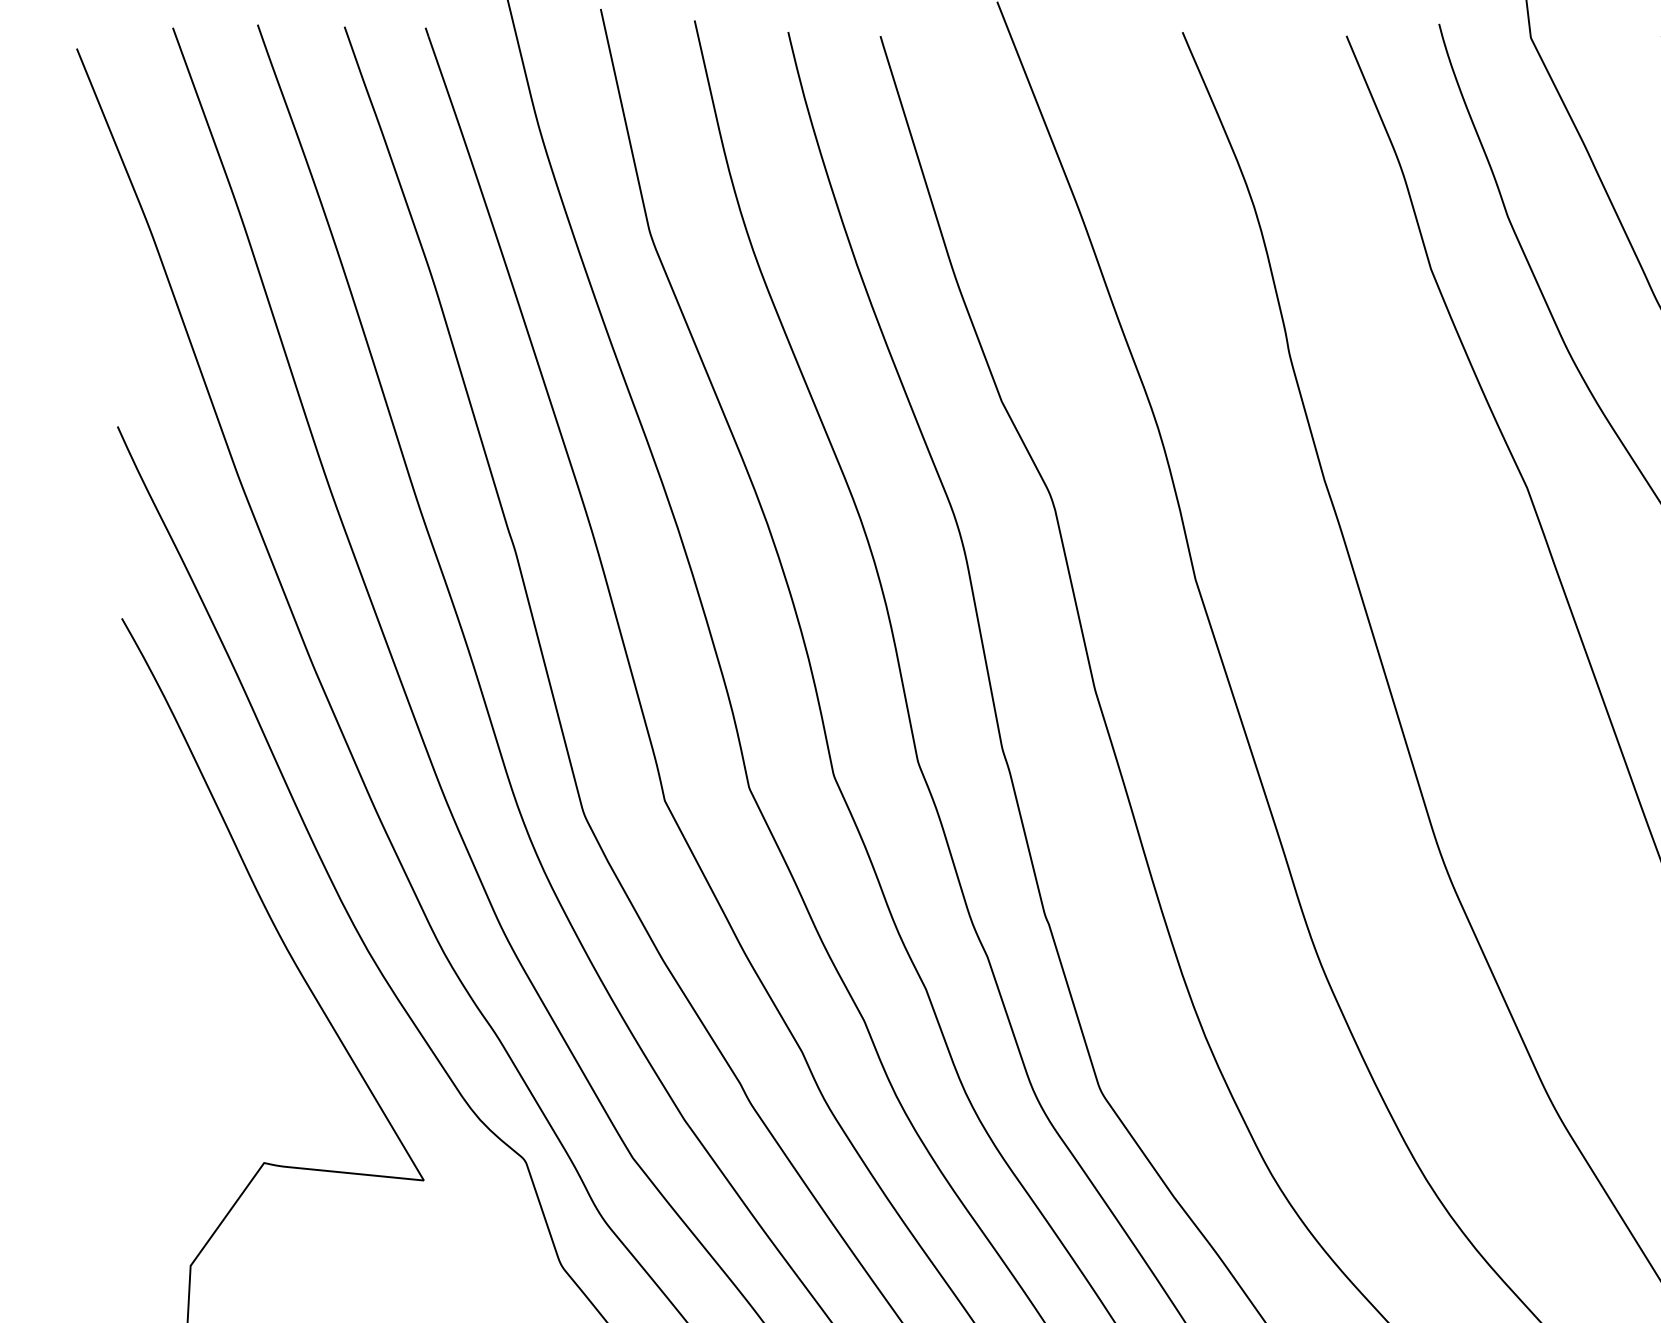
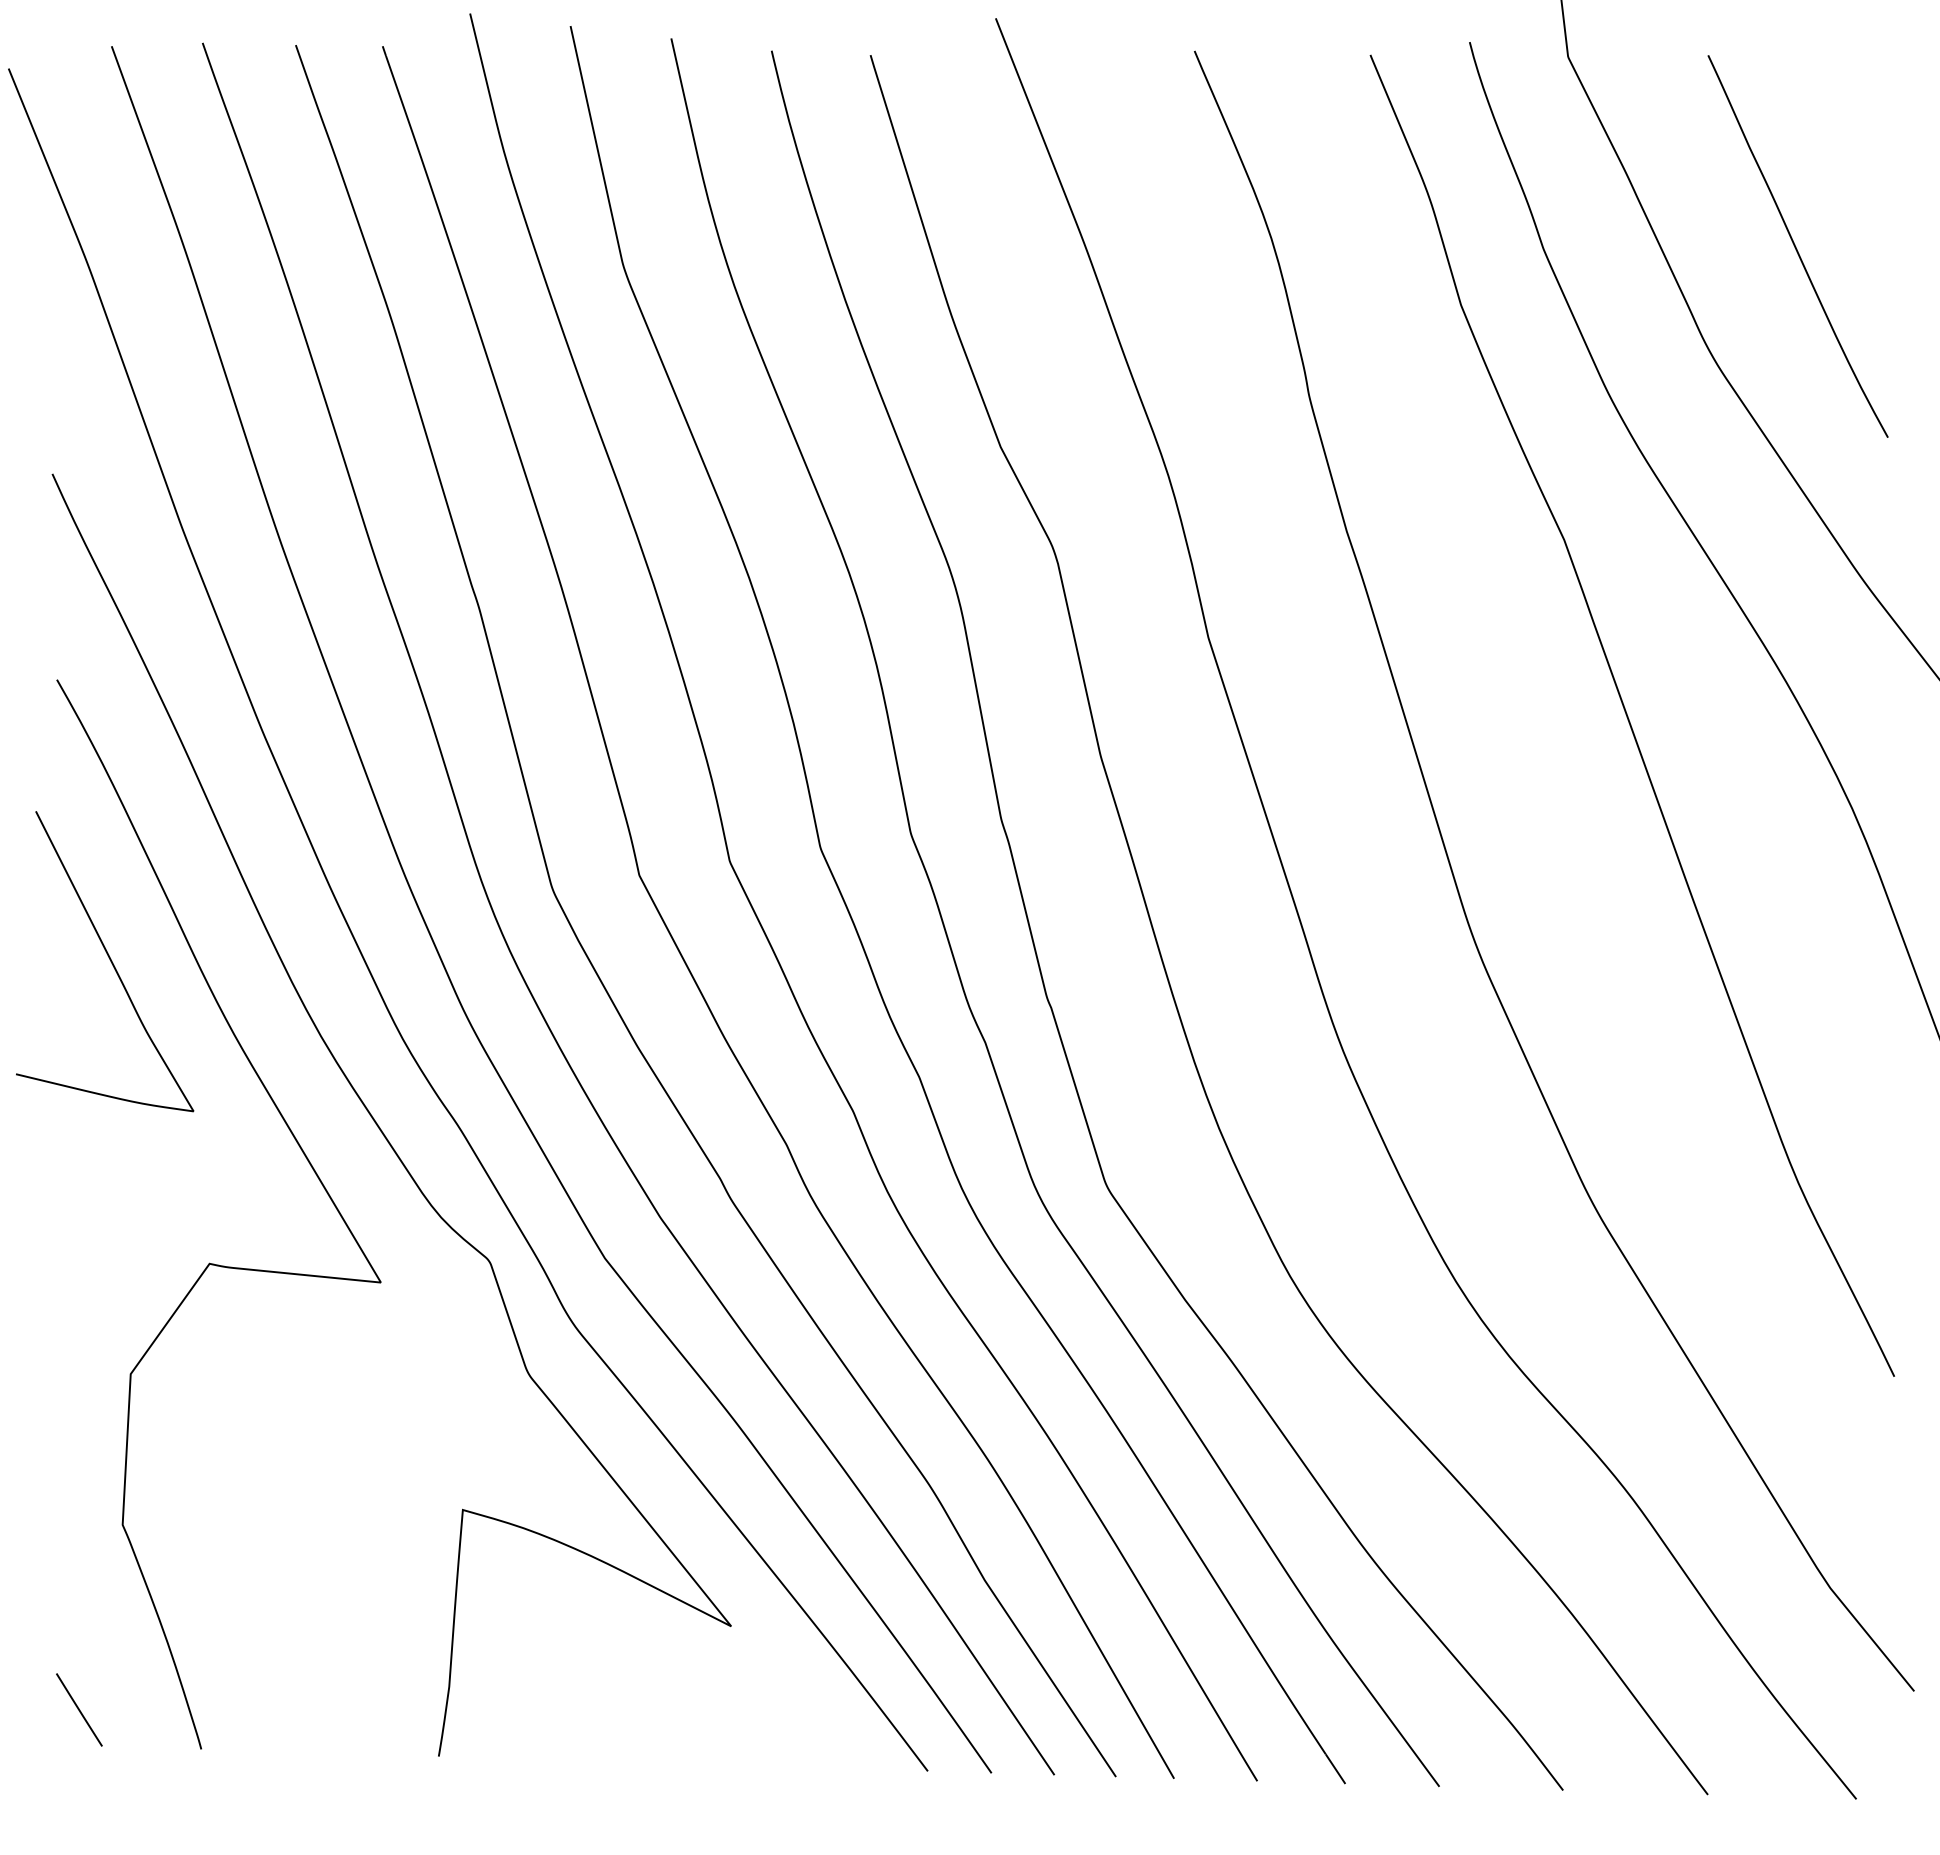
curve: (170, 879) -> (109, 959), added

